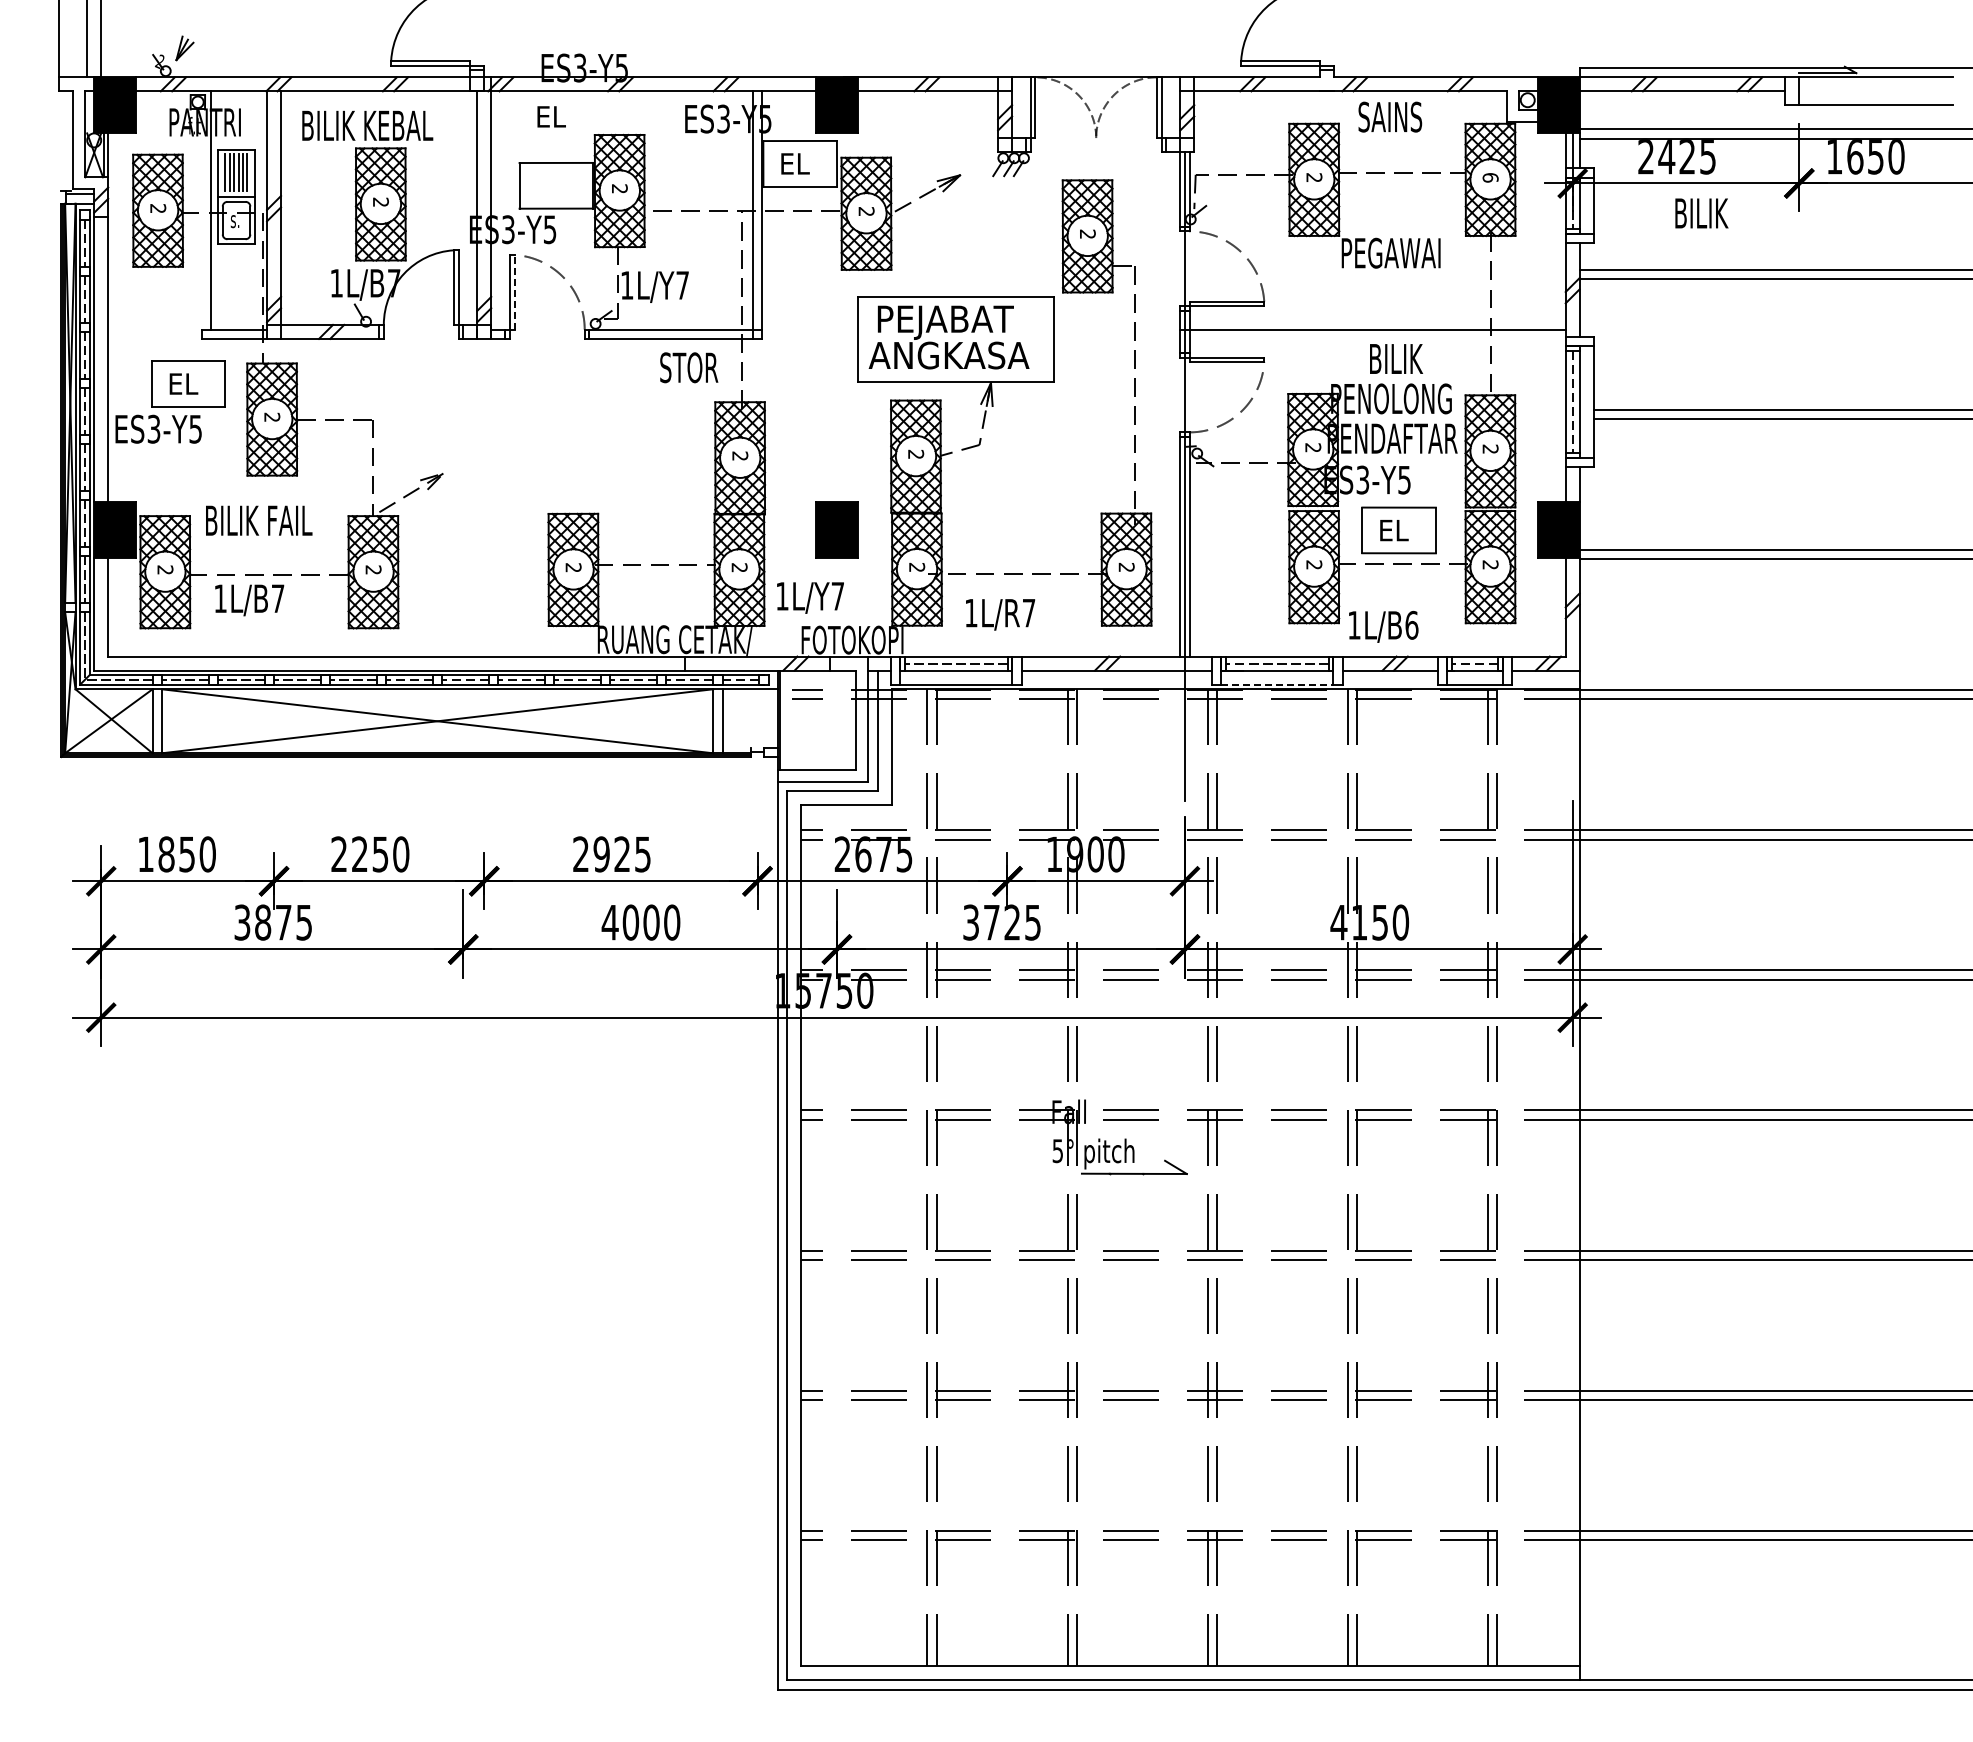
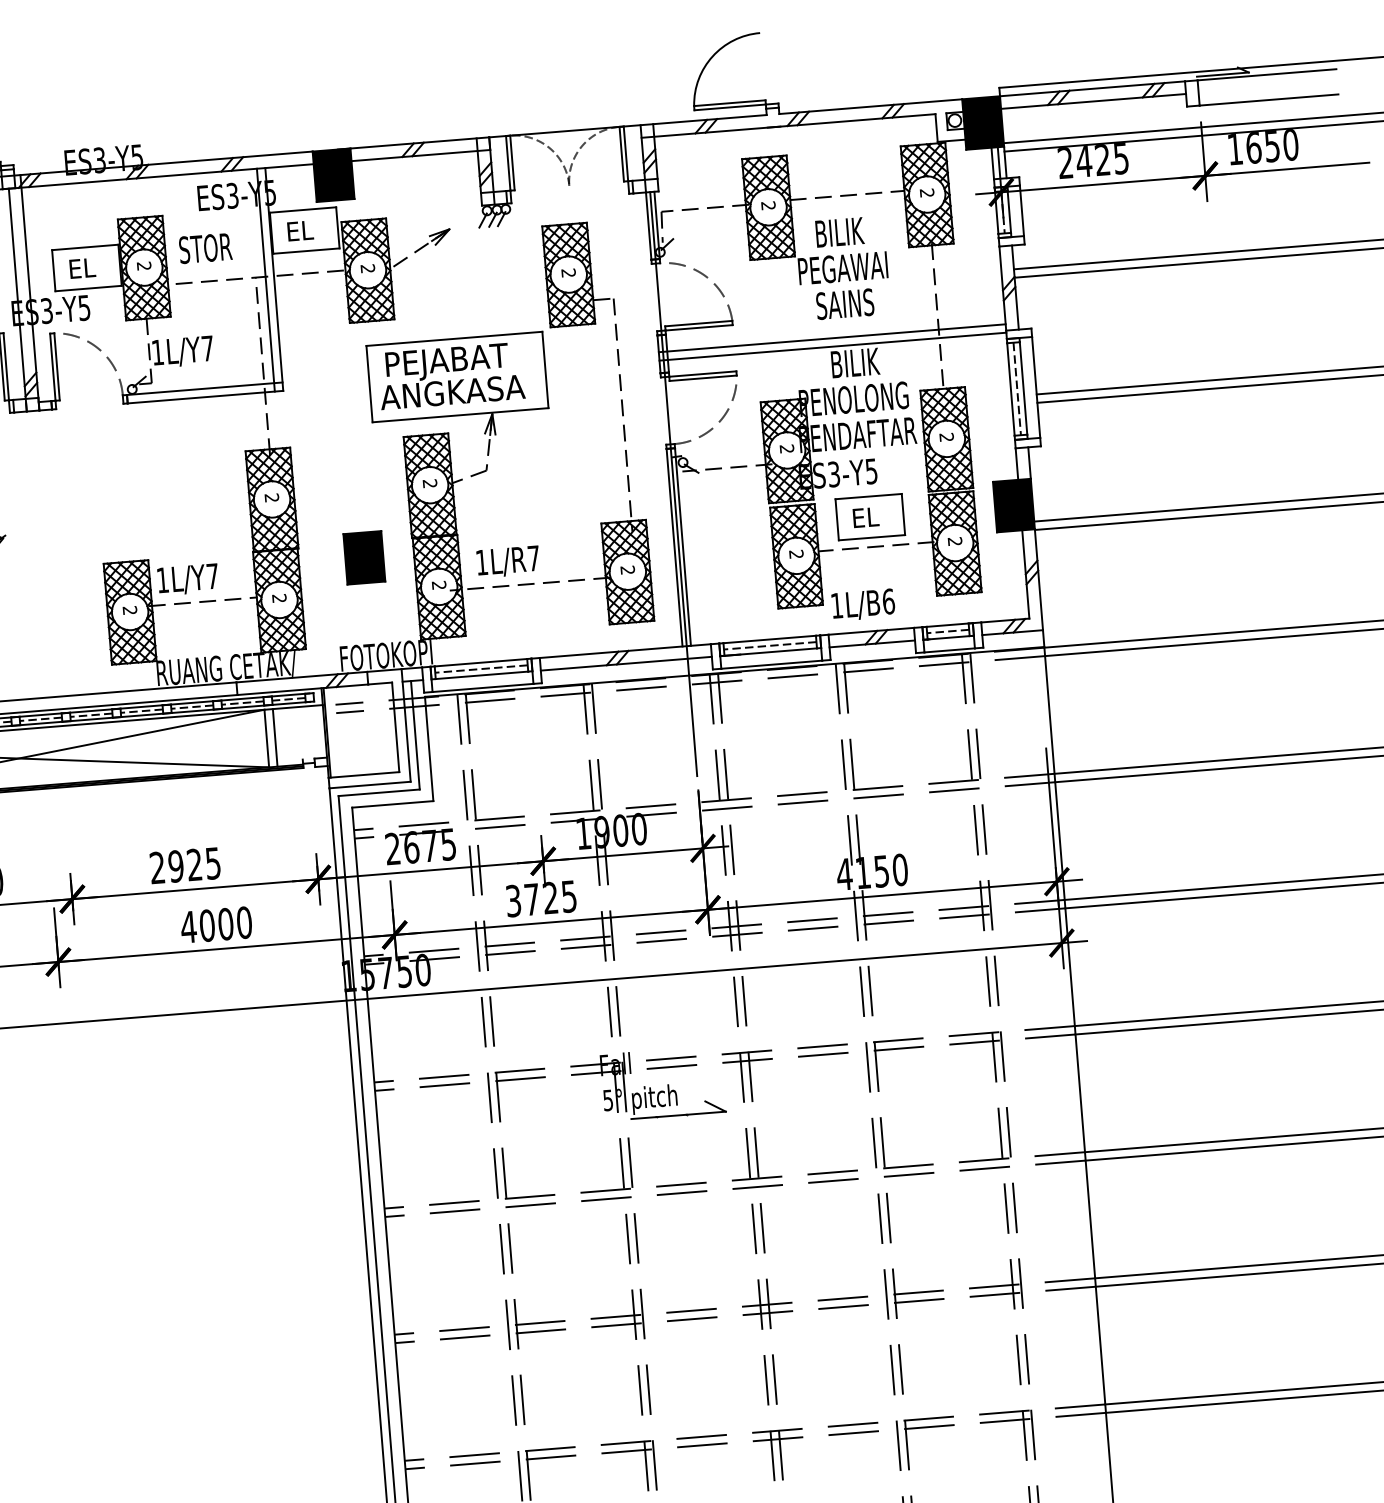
text: (551, 116) -> (82, 268), moved
text: (1390, 116) -> (845, 303), moved
text: (1490, 177) -> (927, 192), 6 -> 2
text: (1701, 213) -> (839, 232), moved
line: (514, 291) -> (56, 366), dashed -> solid
line: (1372, 338) -> (832, 346), added
text: (689, 367) -> (205, 248), moved
text: (810, 597) -> (188, 579), moved
text: (1000, 614) -> (508, 561), moved
line: (1277, 684) -> (772, 664), dashed -> solid

